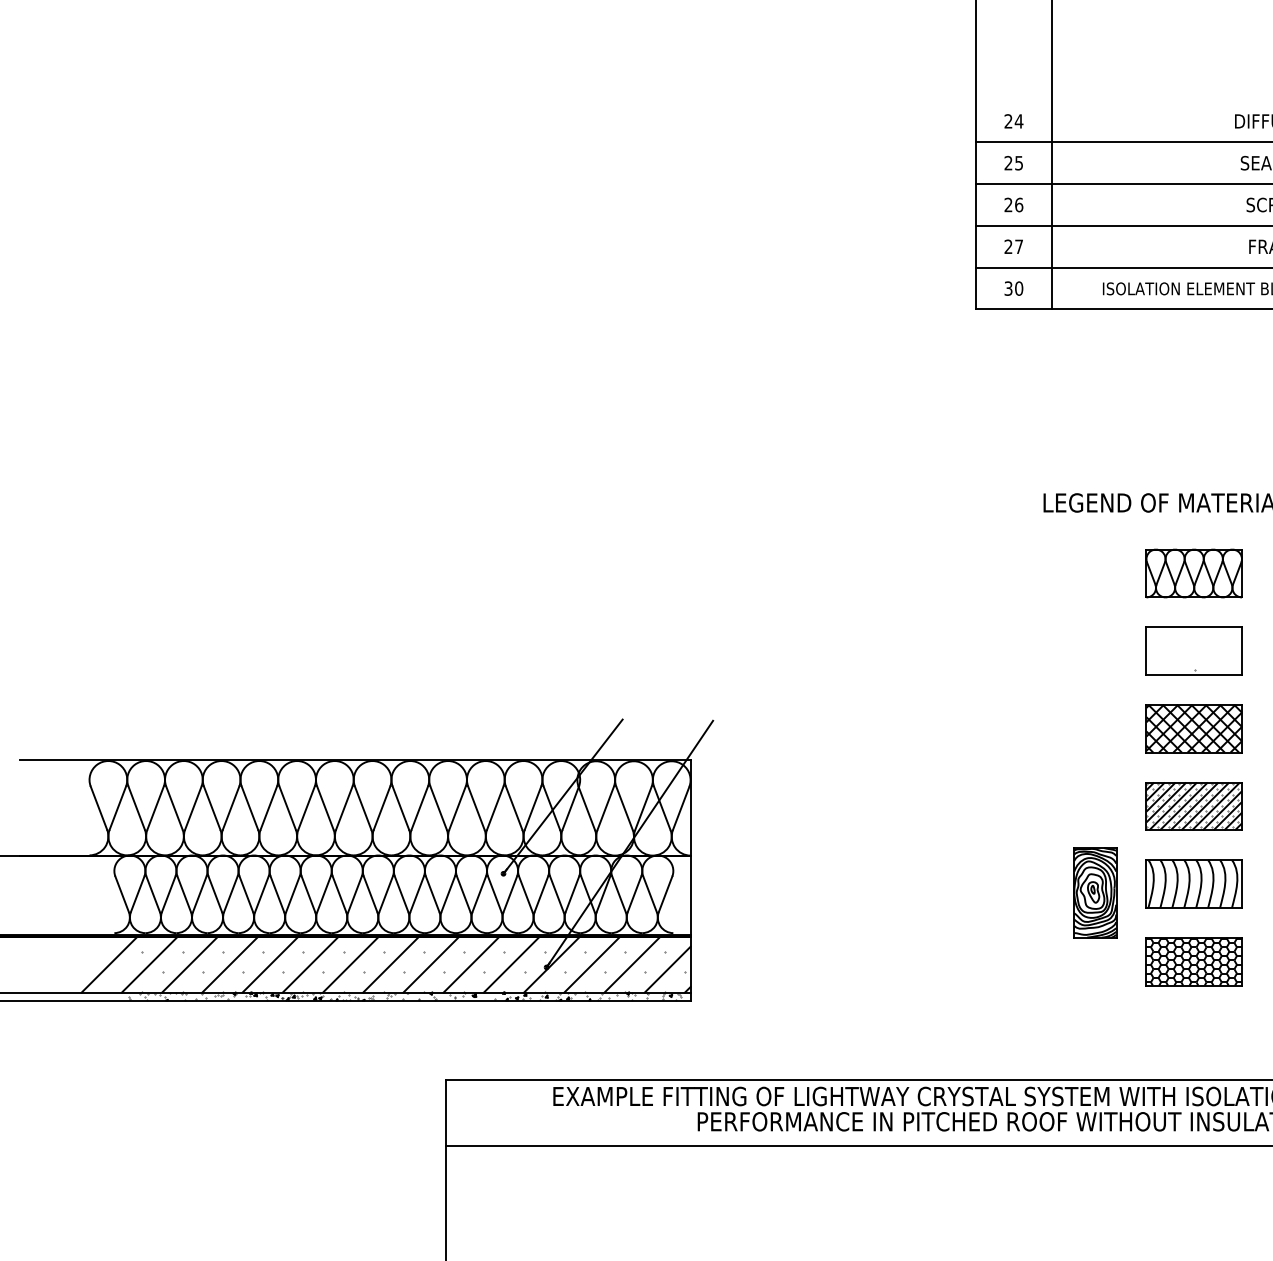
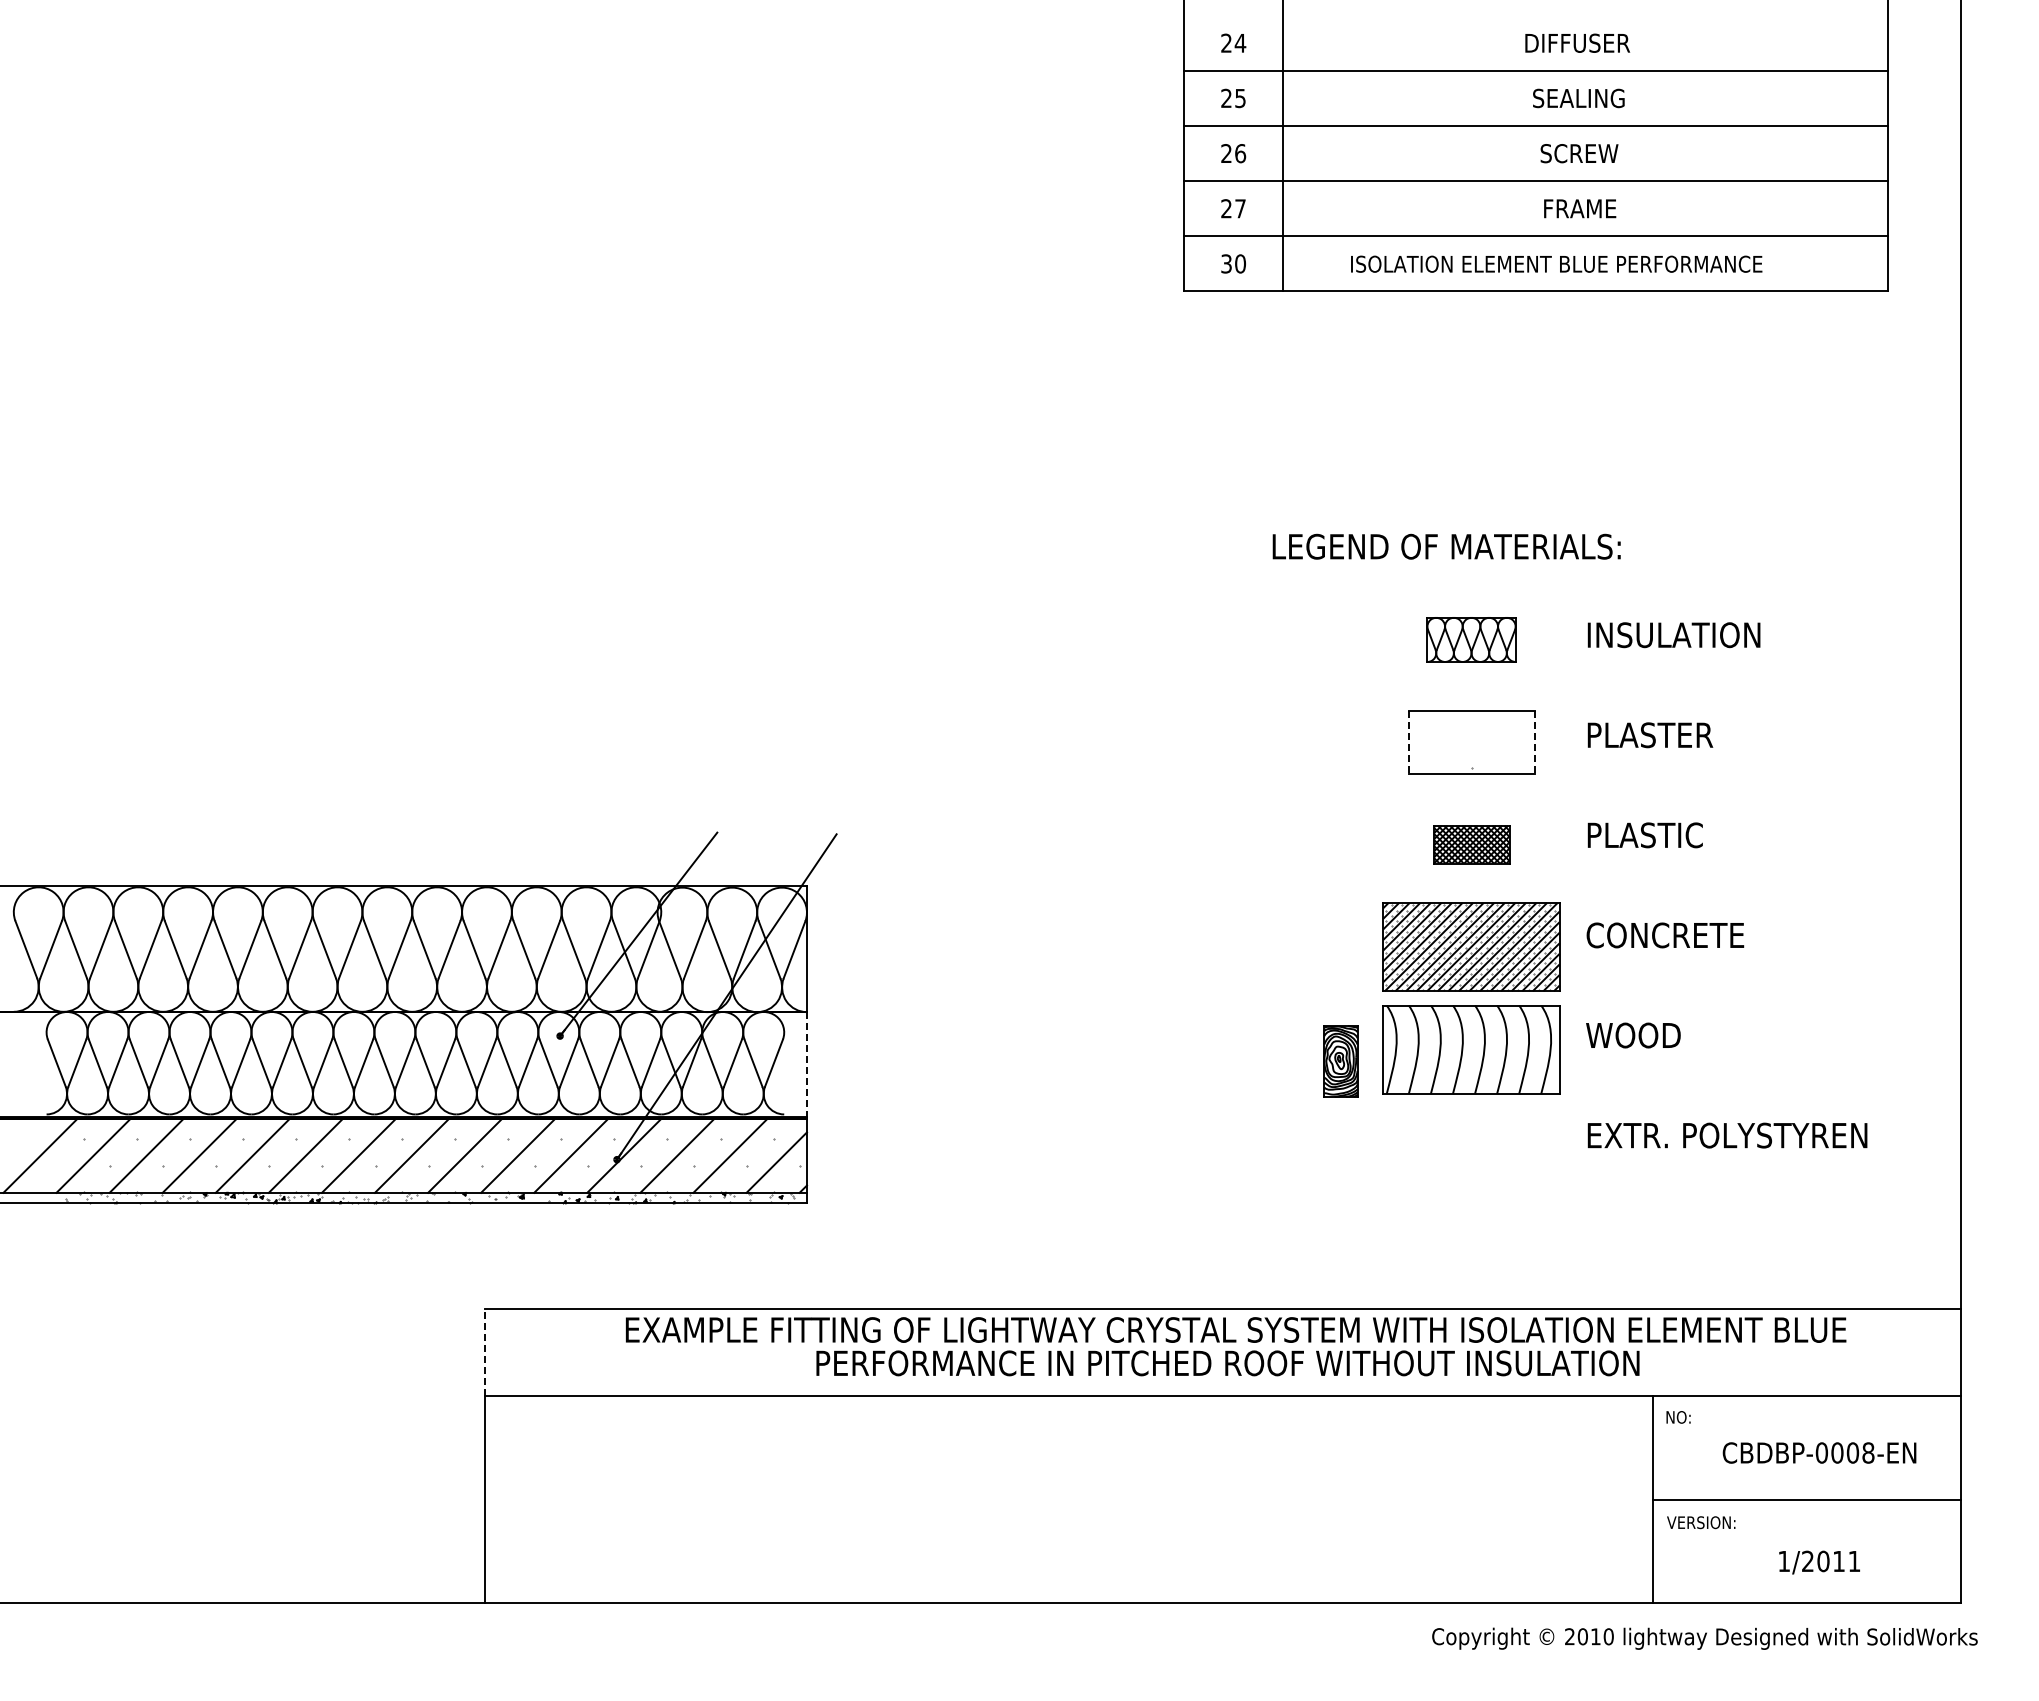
part: (1194, 573) -> (1471, 639), size x0.7
line: (1146, 651) -> (1408, 742), solid -> dashed
line: (1241, 651) -> (1534, 742), solid -> dashed
part: (1194, 728) -> (1471, 844), size x0.6
part: (1194, 806) -> (1471, 947), size x1.4
part: (1194, 883) -> (1471, 1049), size x1.4
part: (1094, 893) -> (1340, 1061), size x0.6
line: (690, 895) -> (807, 1064), solid -> dashed
part: (1194, 961) -> (1471, 1152), removed
line: (446, 1113) -> (484, 1352), solid -> dashed

